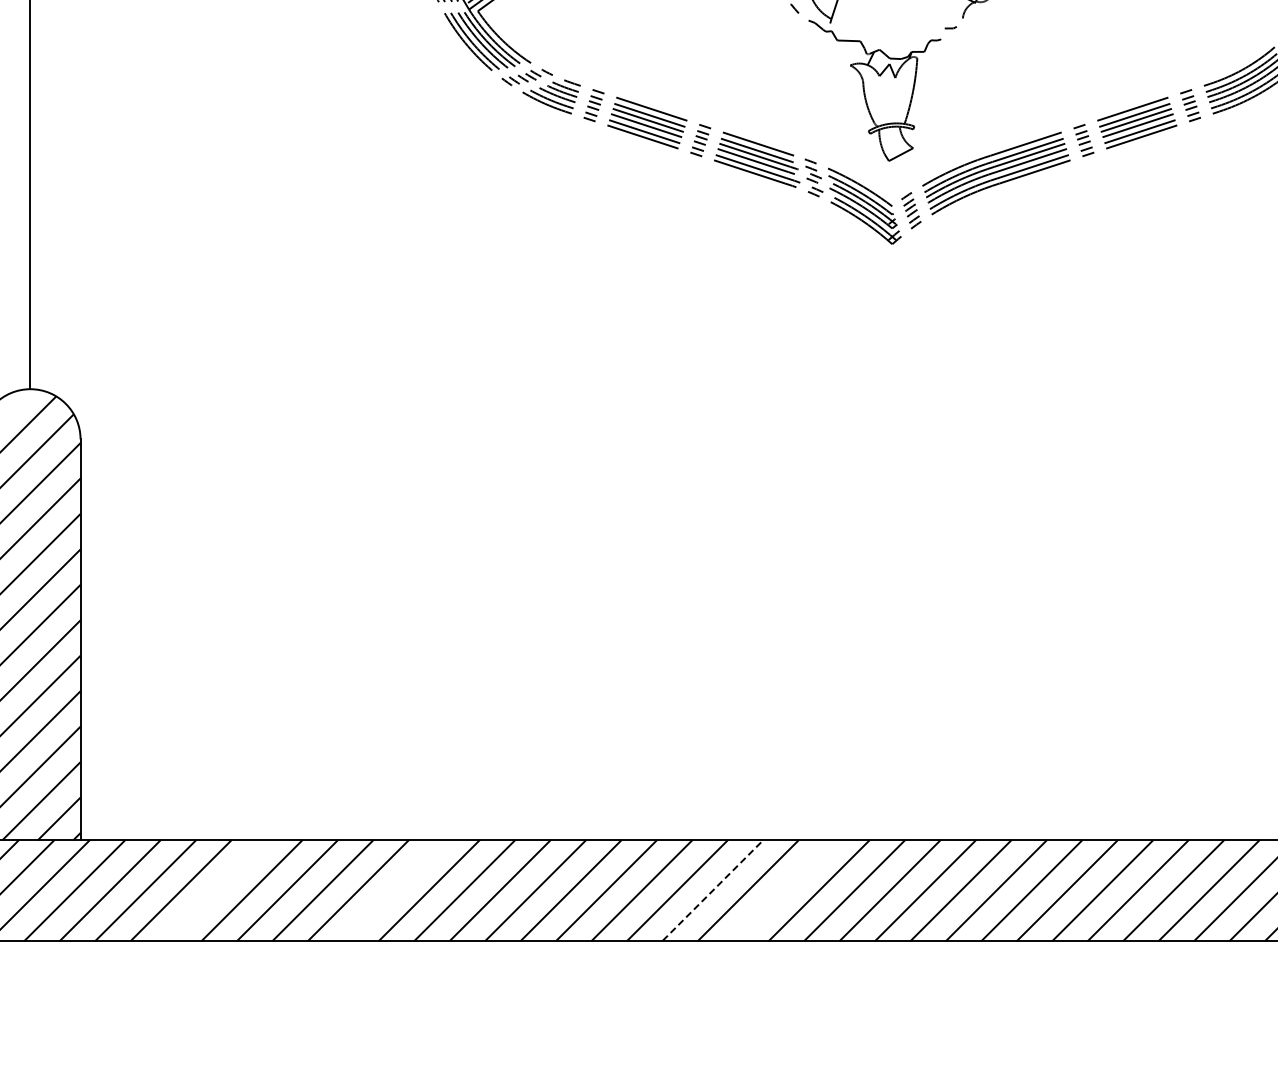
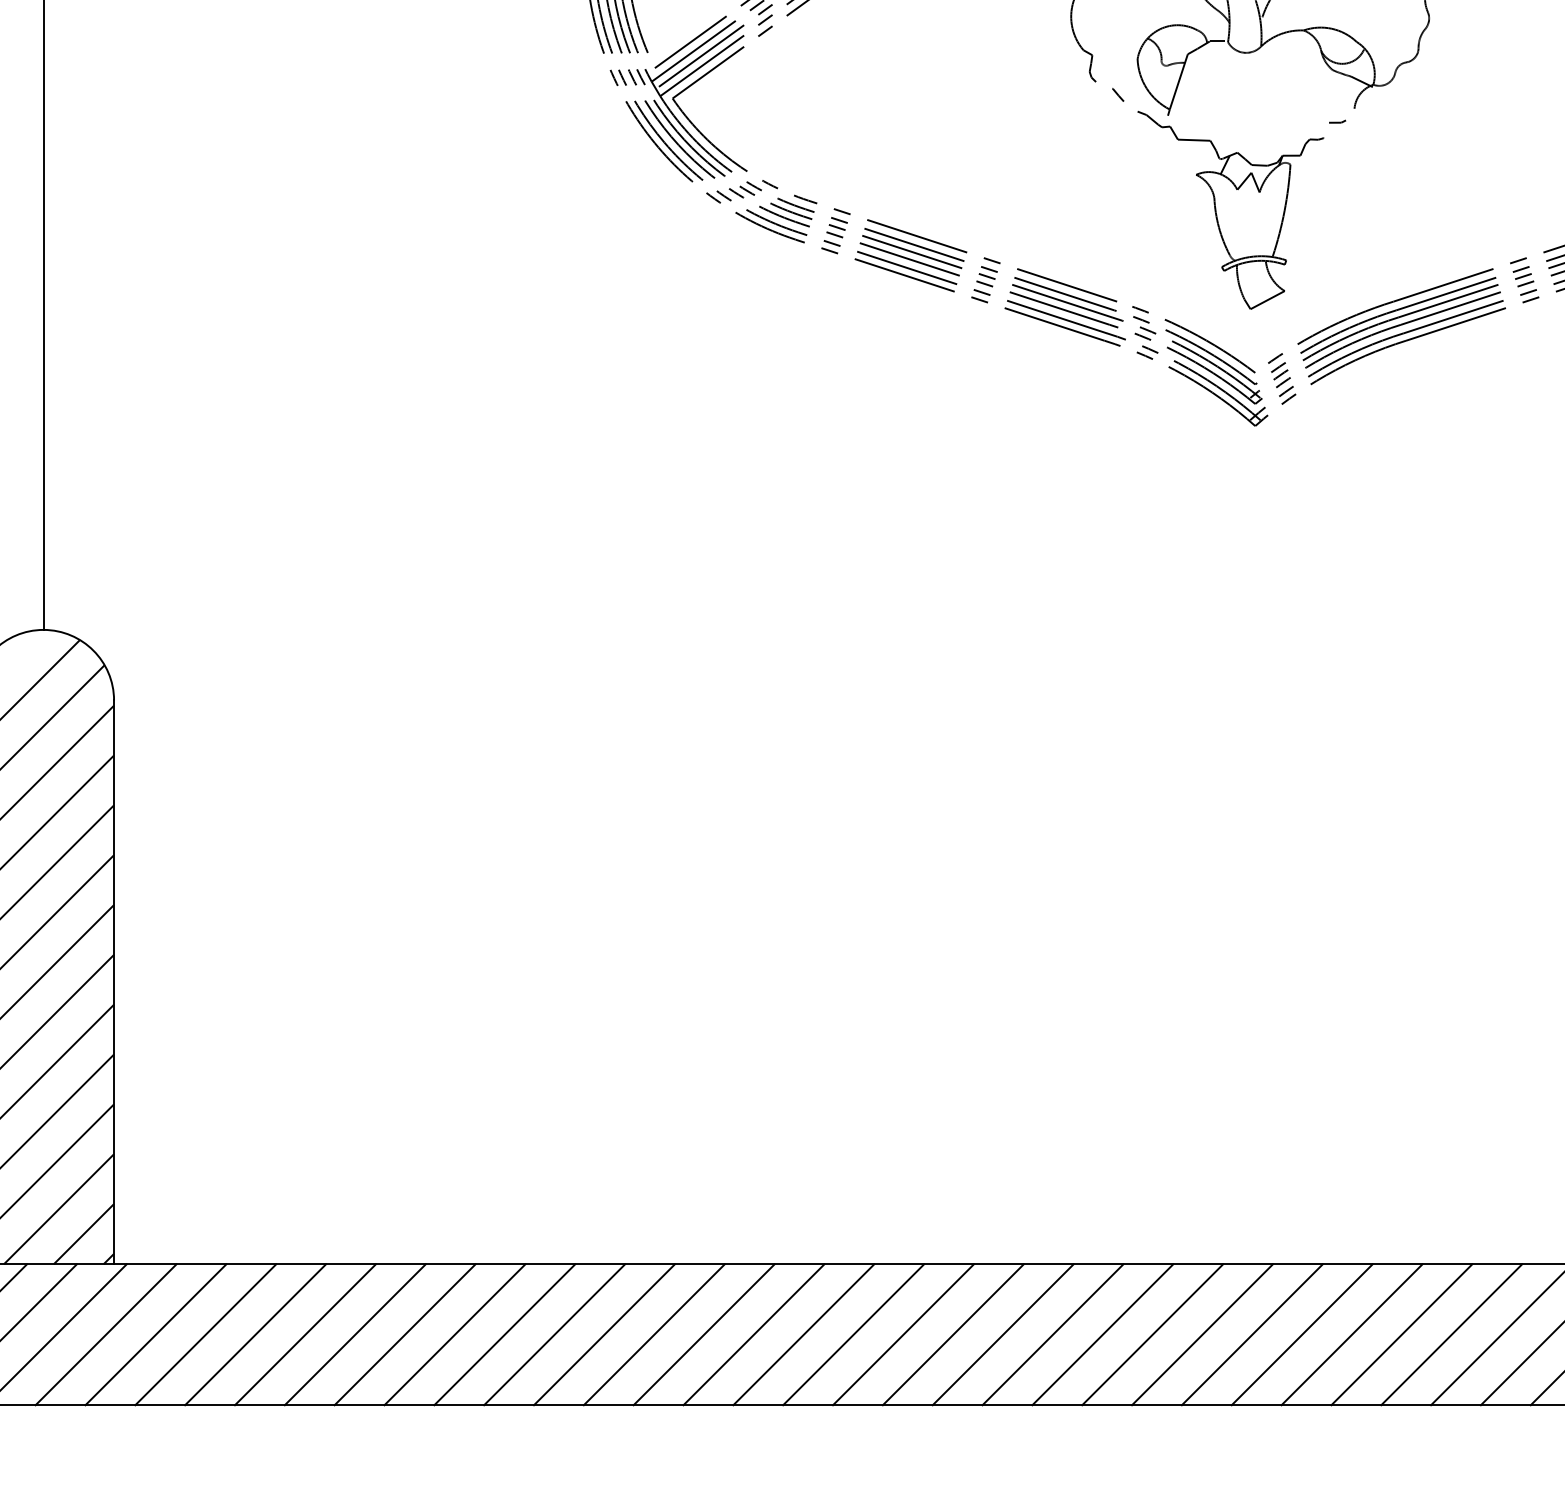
line: (216, 890) -> (305, 1334), added
line: (393, 890) -> (554, 1334), added
line: (713, 890) -> (1003, 1334), dashed -> solid
line: (783, 890) -> (1102, 1334), added

